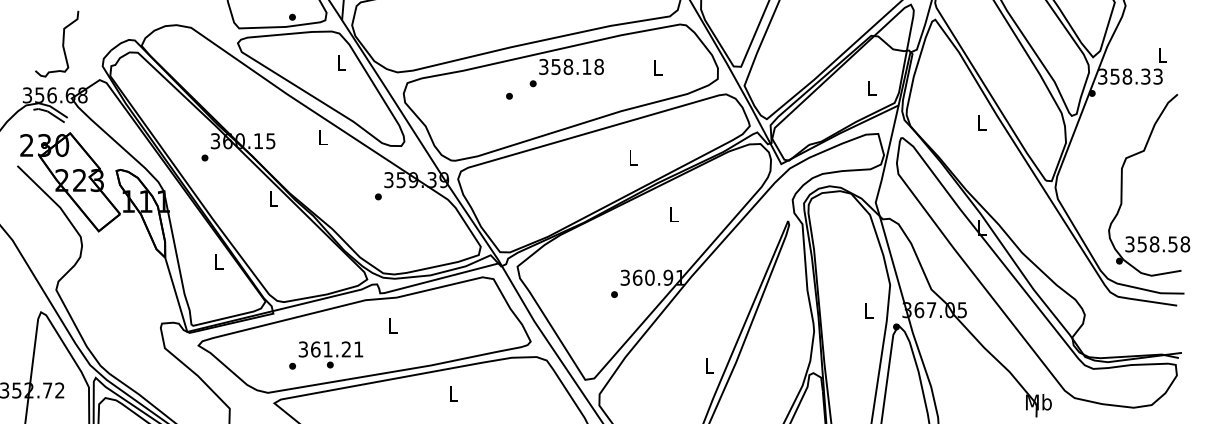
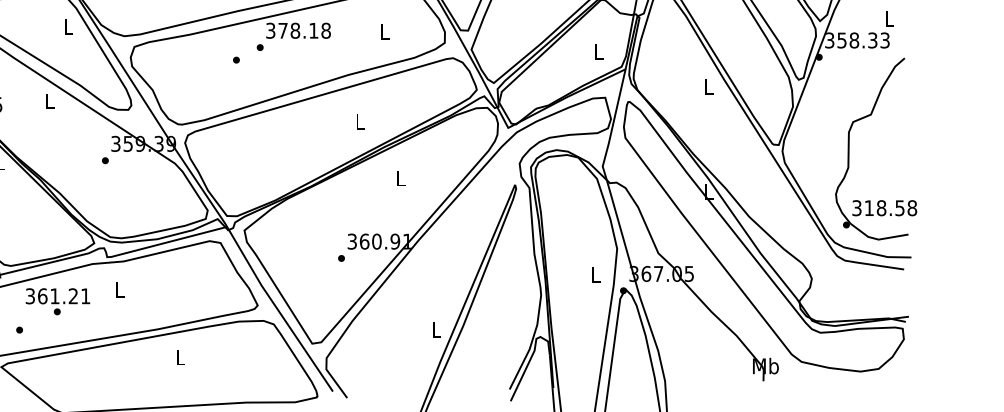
text: (555, 66) -> (282, 30), 358.18 -> 378.18
text: (1141, 244) -> (868, 208), 358.58 -> 318.58
text: (330, 354) -> (57, 301), moved

